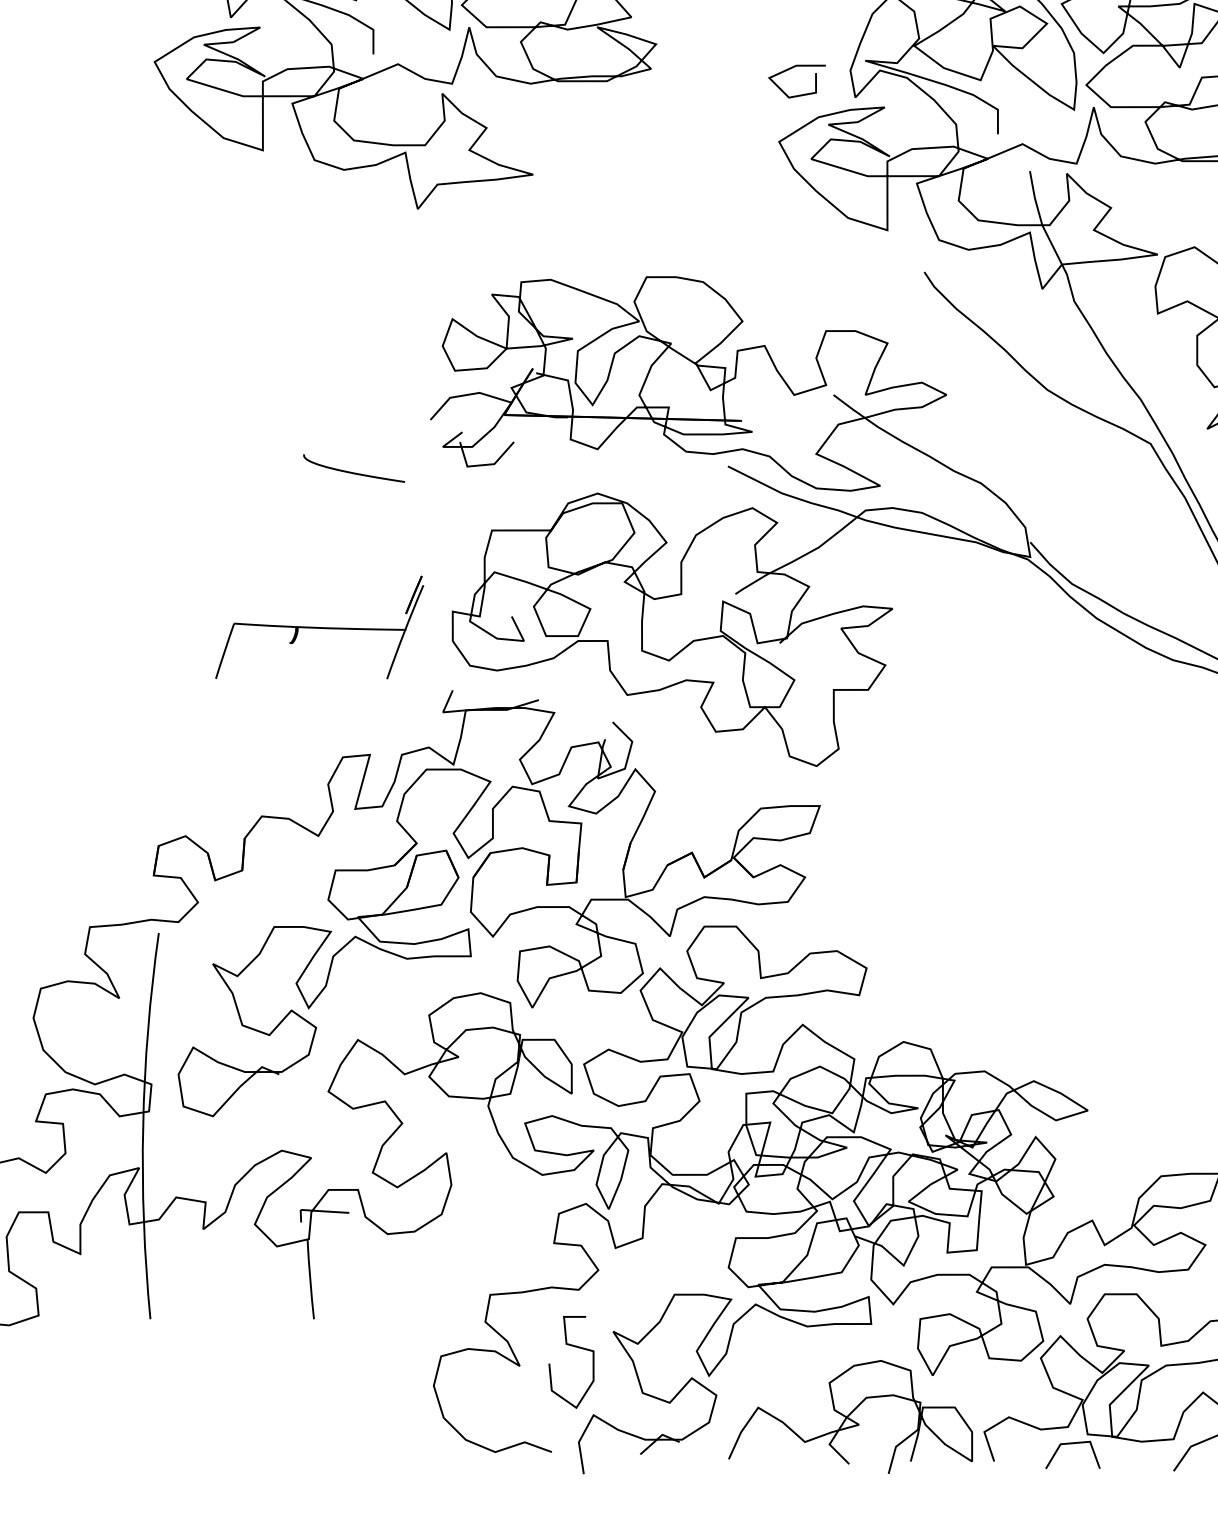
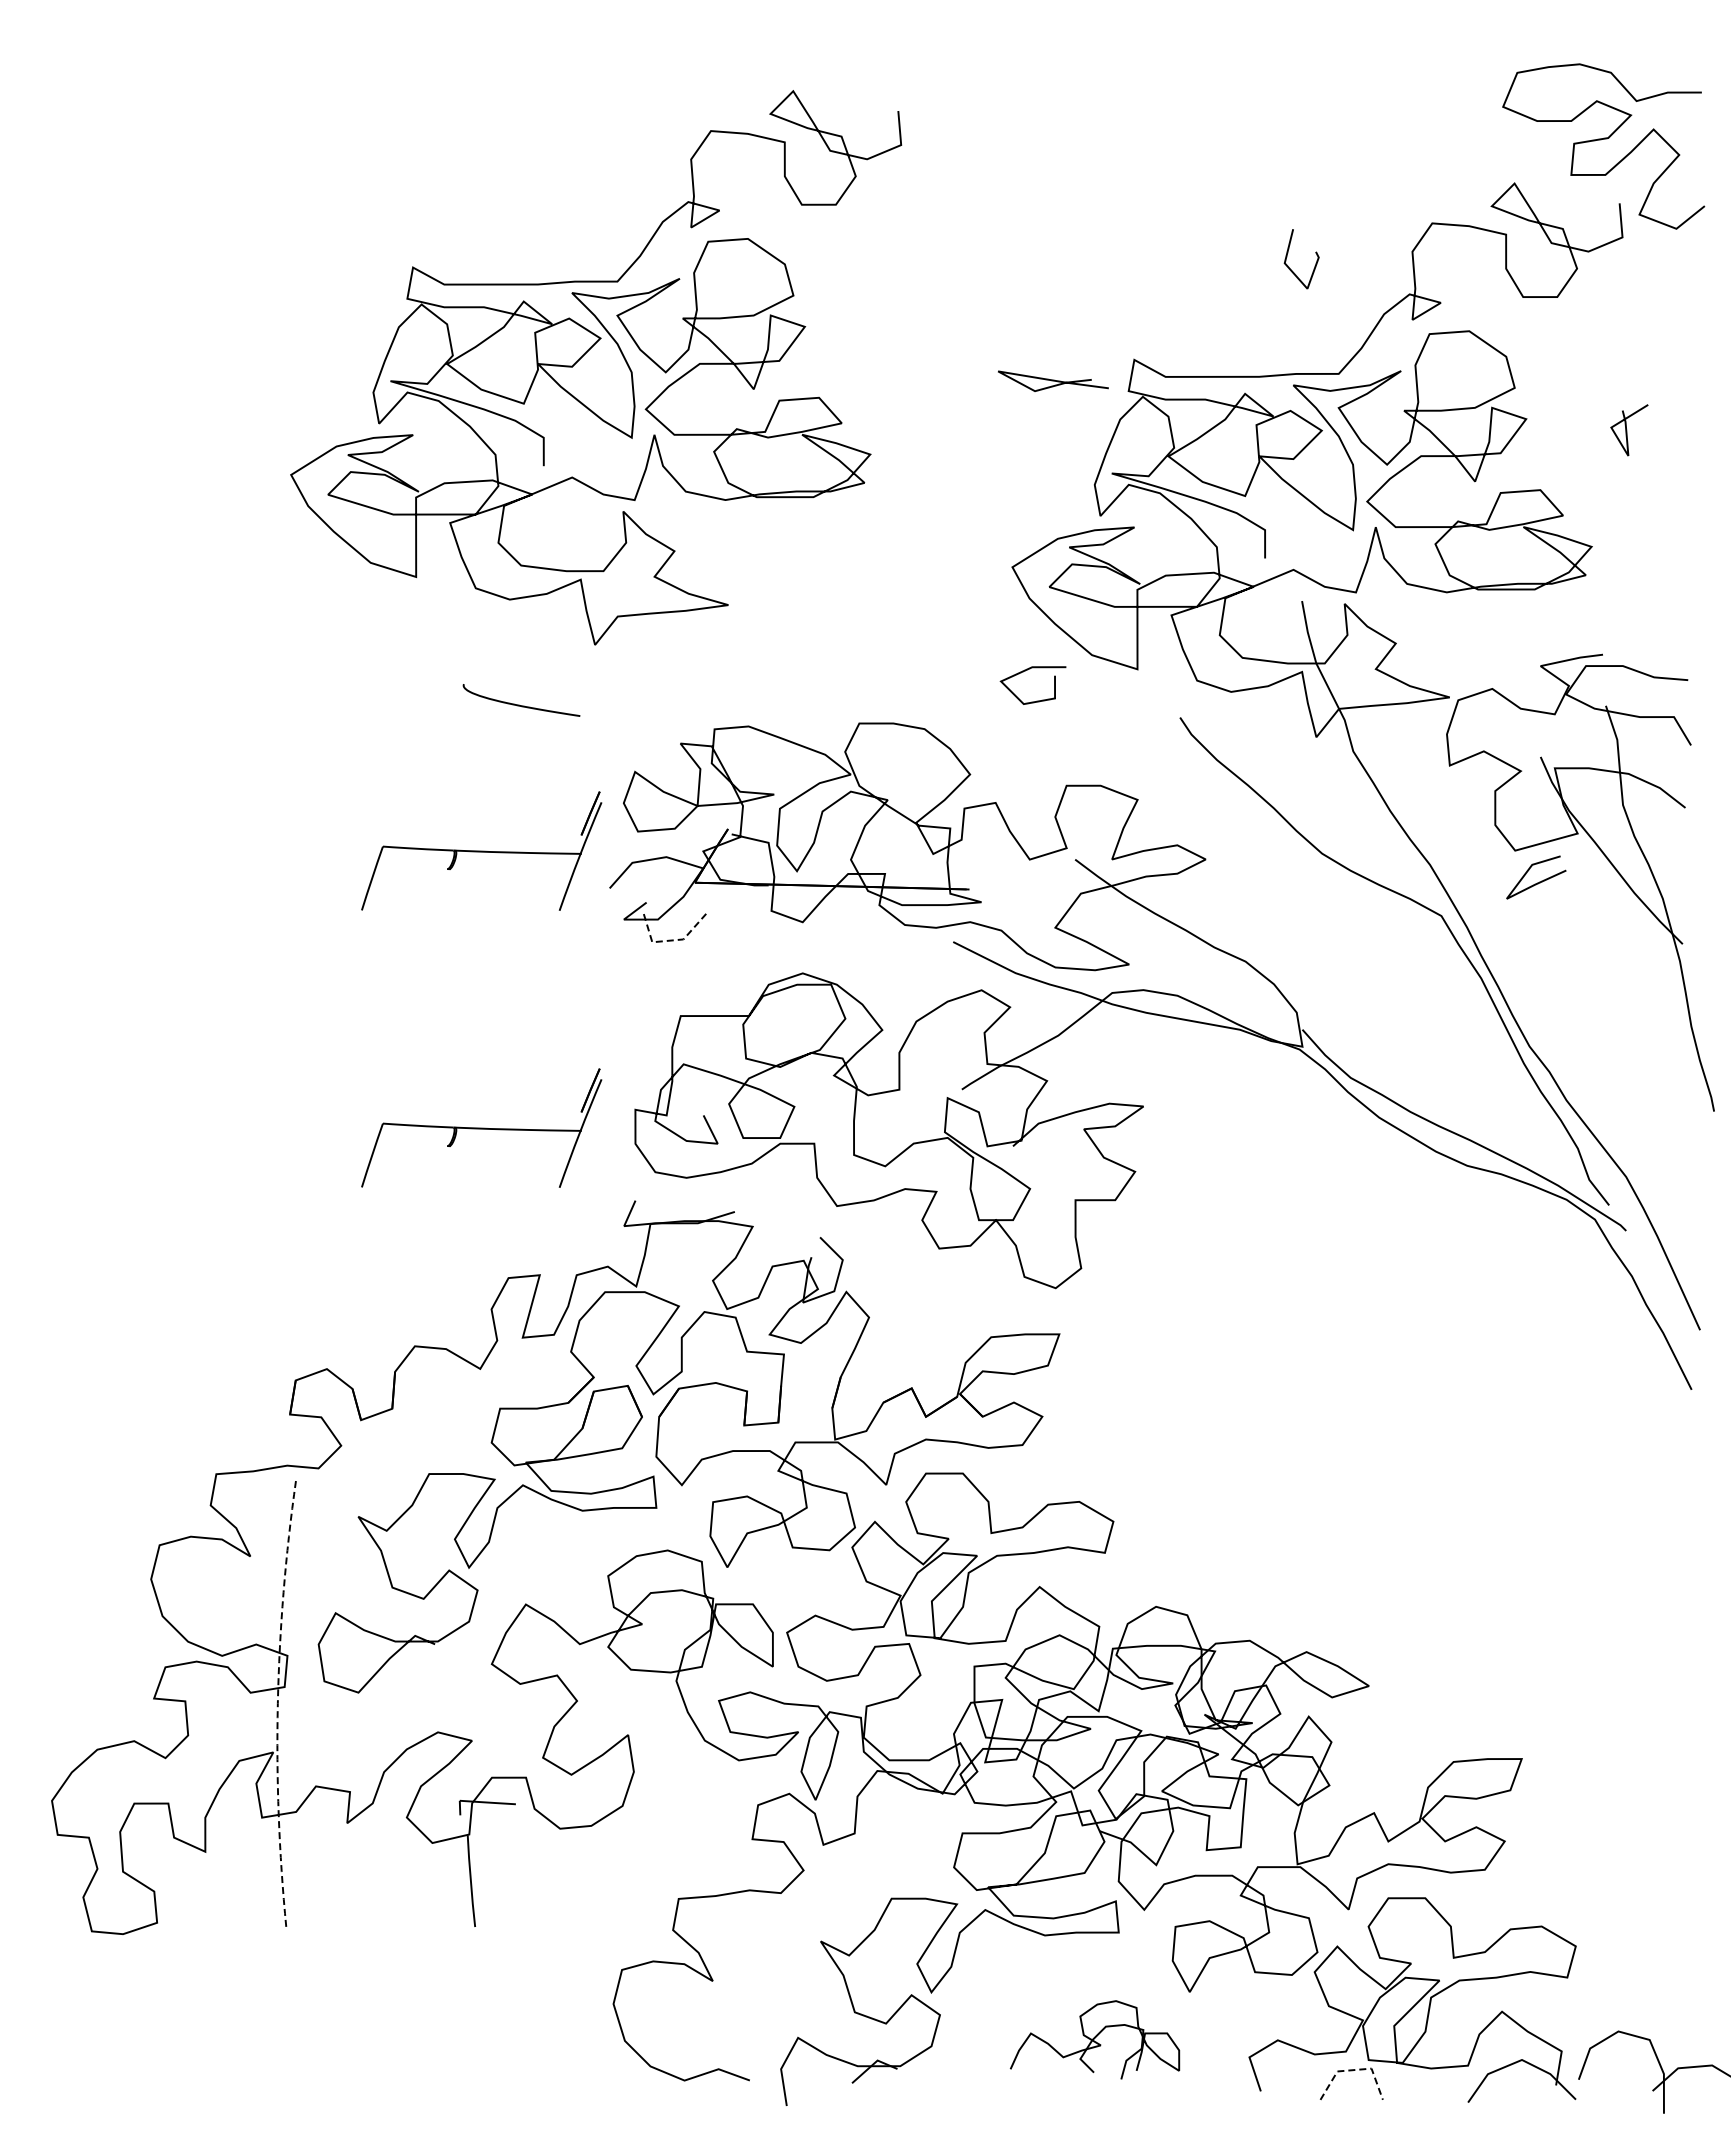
curve: (800, 94) -> (1036, 700), moved
part: (319, 387) -> (481, 850), added
line: (482, 465) -> (669, 940), solid -> dashed
curve: (352, 471) -> (519, 704), moved
arc: (142, 1125) -> (277, 1703), solid -> dashed
curve: (574, 1347) -> (776, 1959), removed
part: (850, 1416) -> (1094, 2039), size x0.6
line: (1076, 1442) -> (1355, 2069), solid -> dashed

